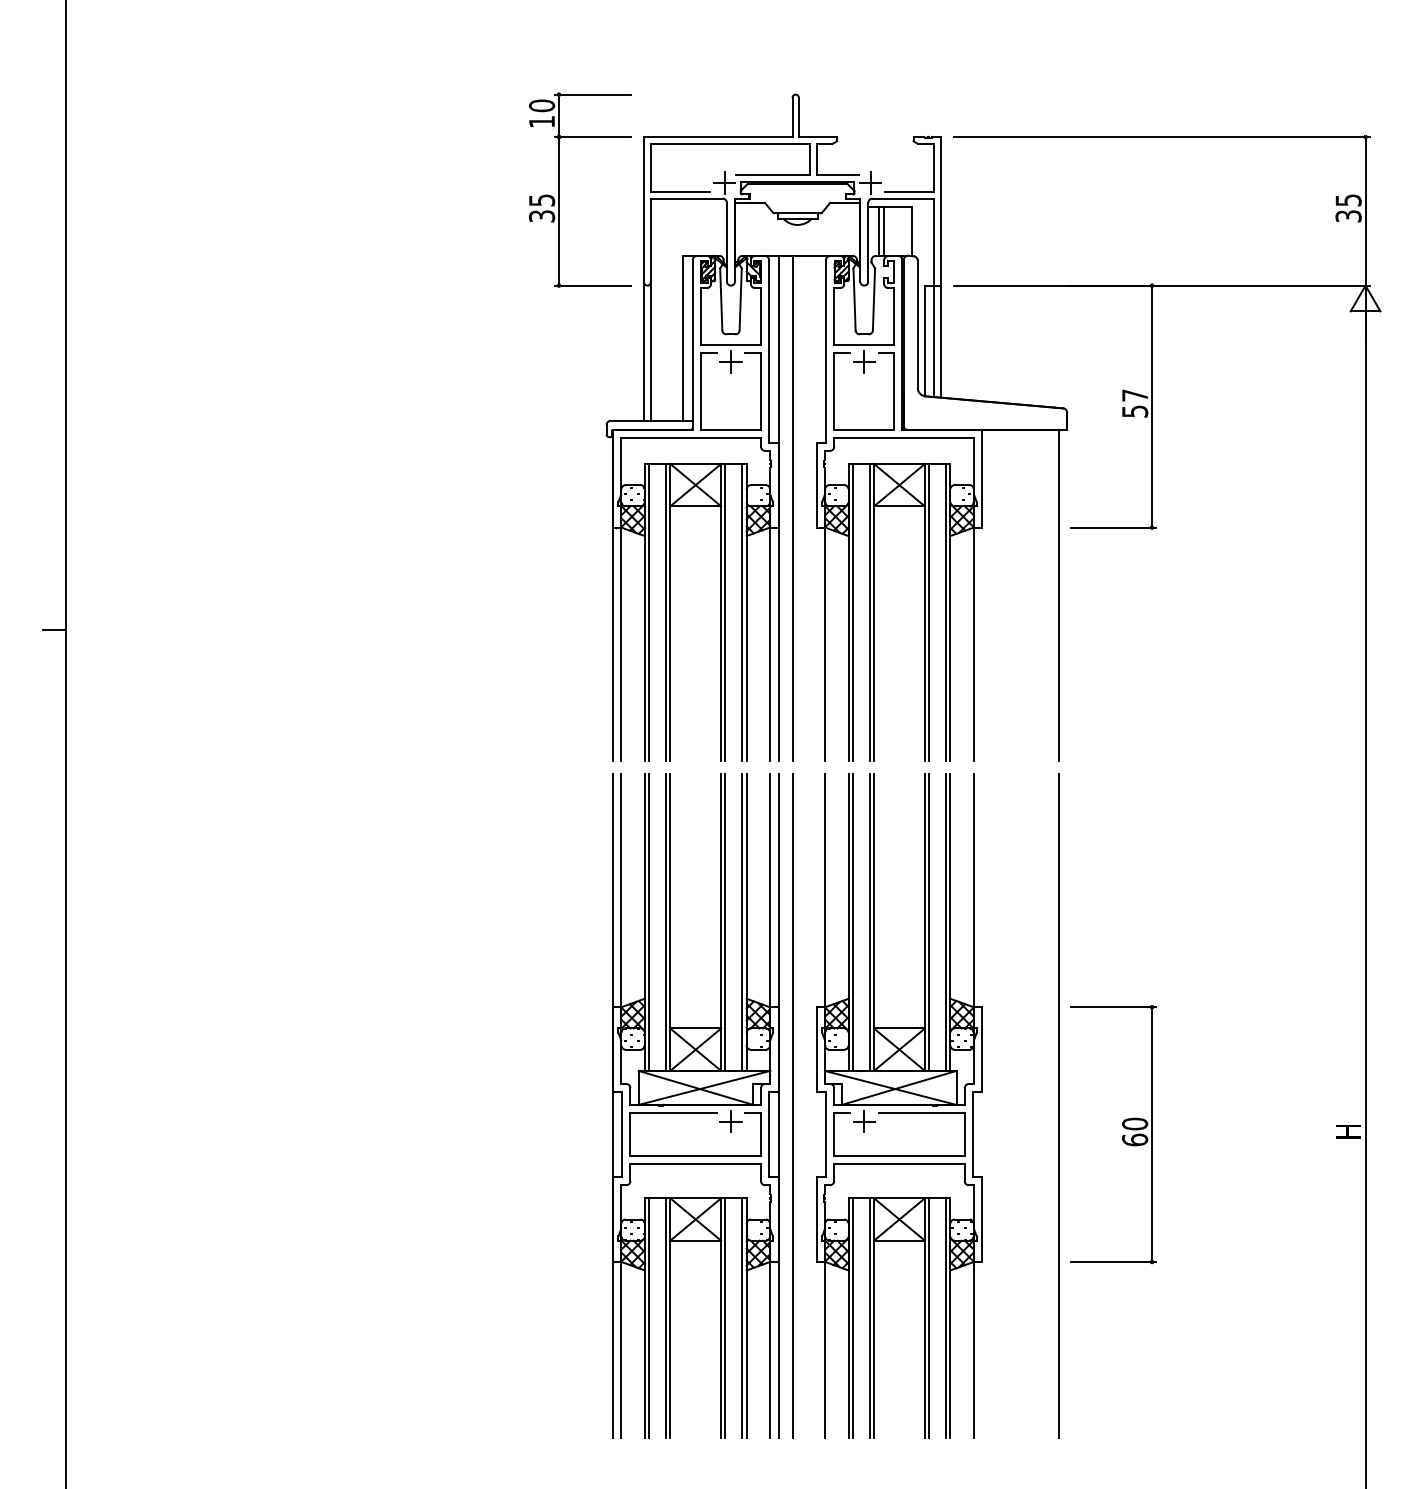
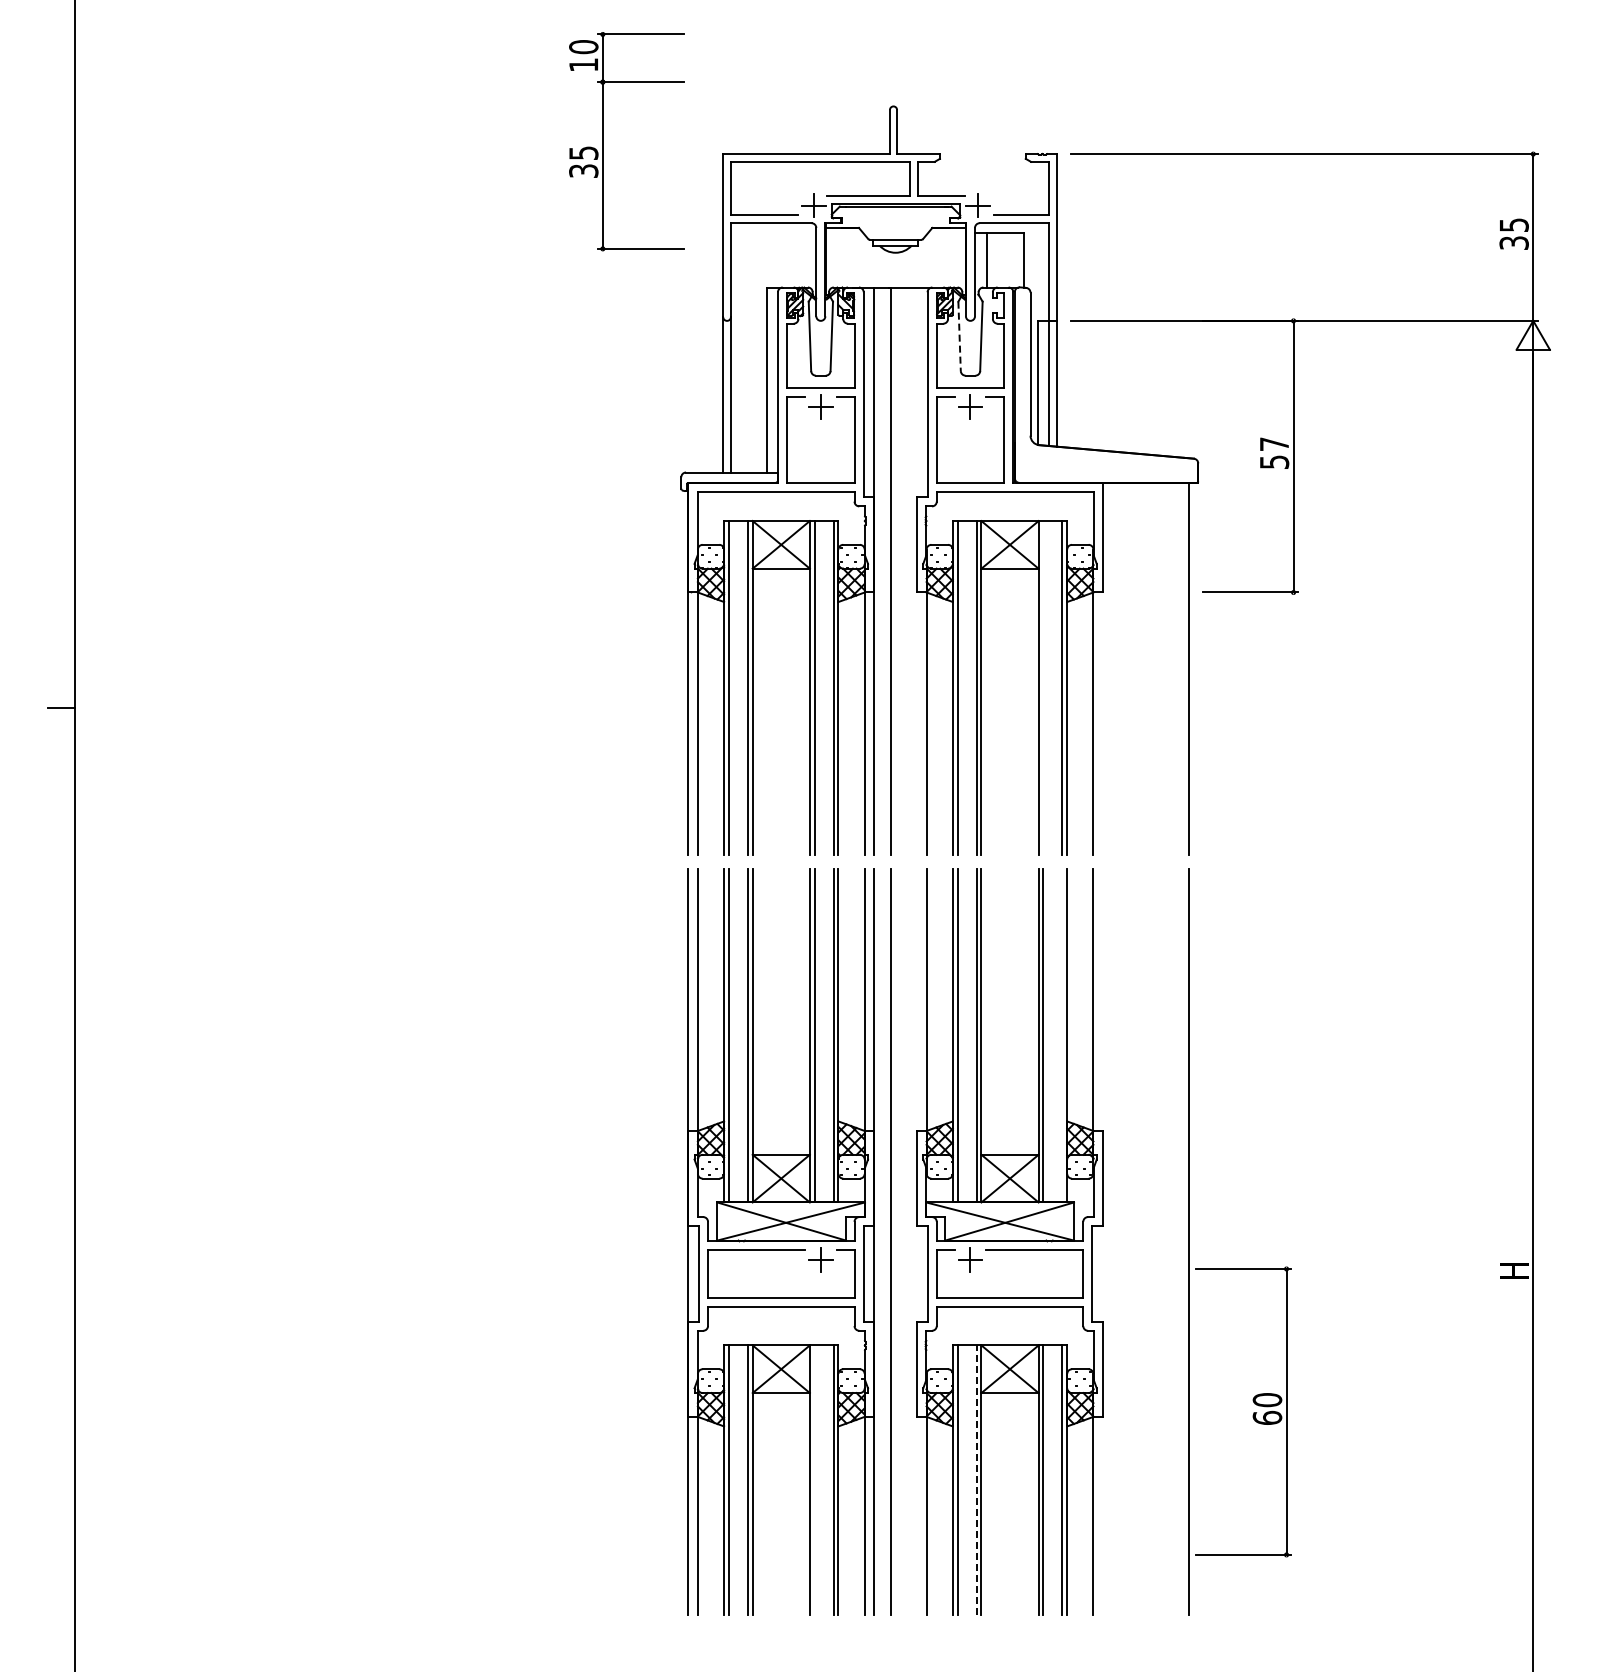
part: (559, 189) -> (603, 141), moved
line: (883, 230) -> (992, 259), removed
line: (854, 299) -> (959, 336), solid -> dashed
line: (929, 612) -> (1043, 687), removed
line: (946, 922) -> (1062, 1035), removed
part: (1121, 1137) -> (1252, 1415), moved
line: (725, 1317) -> (814, 1479), removed
line: (869, 1318) -> (976, 1480), solid -> dashed

